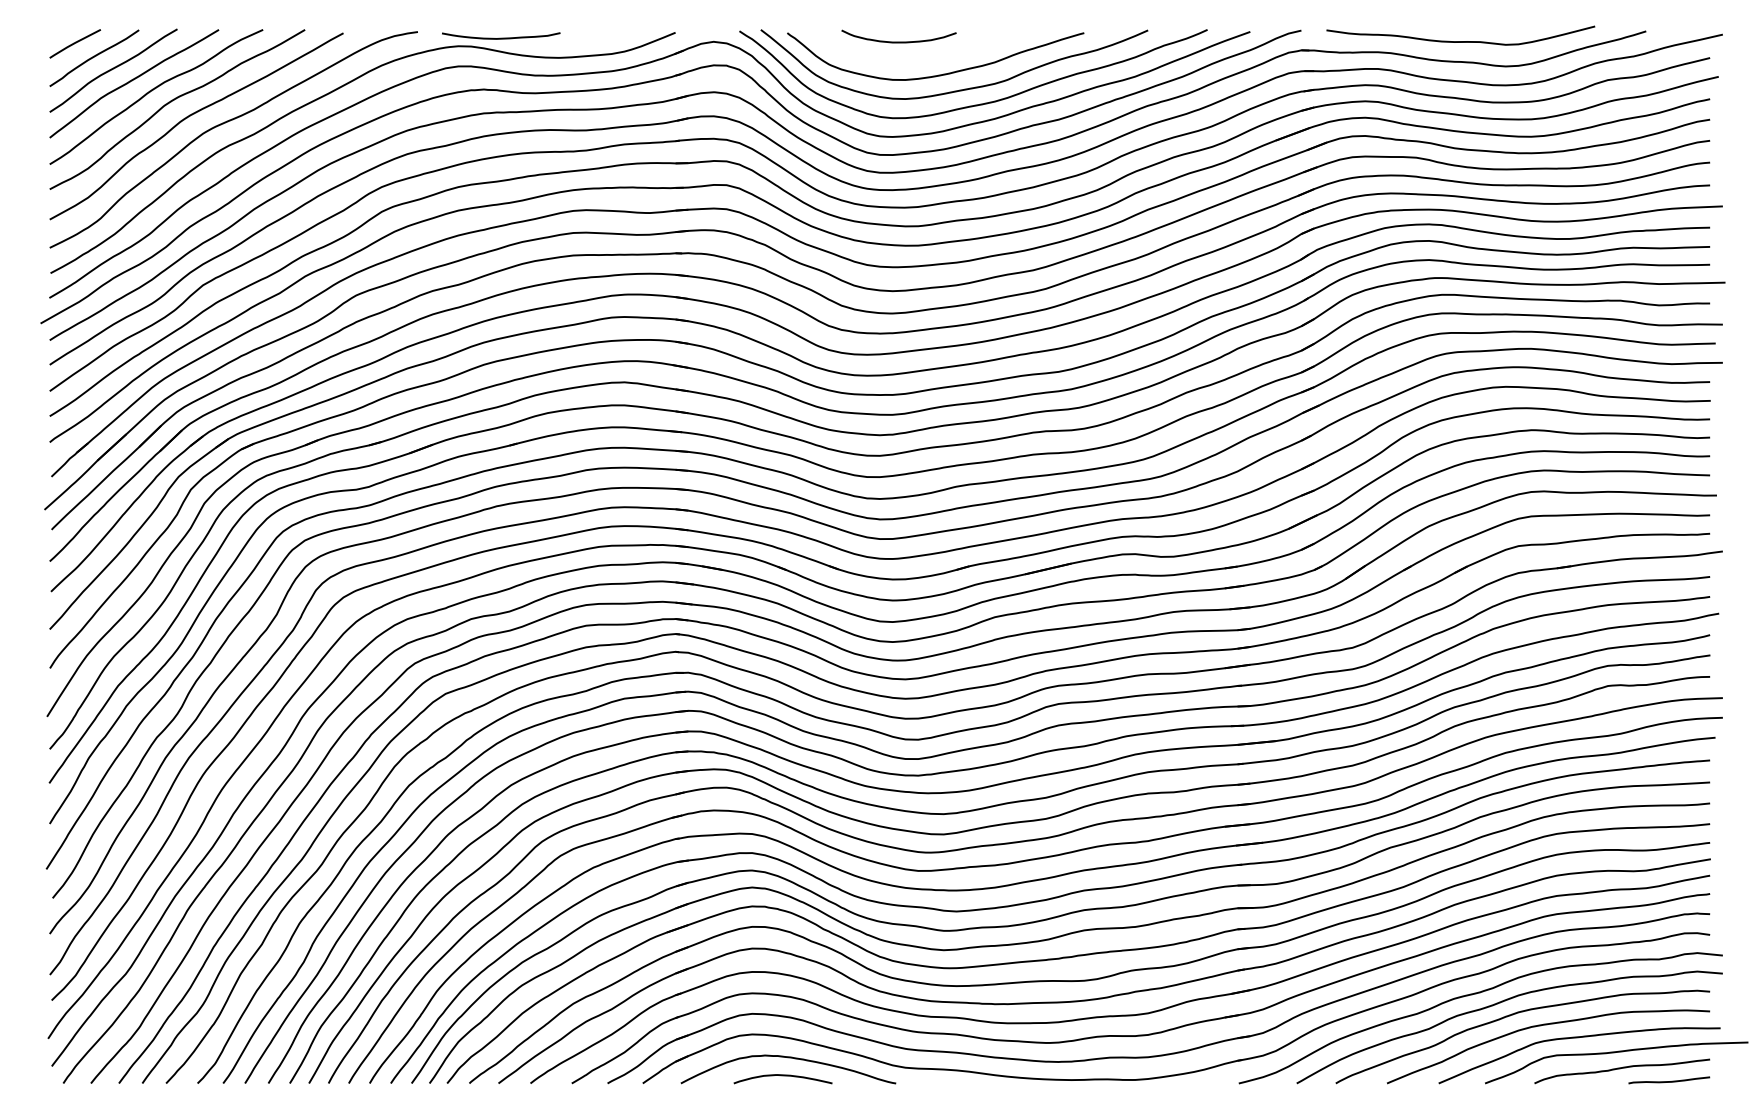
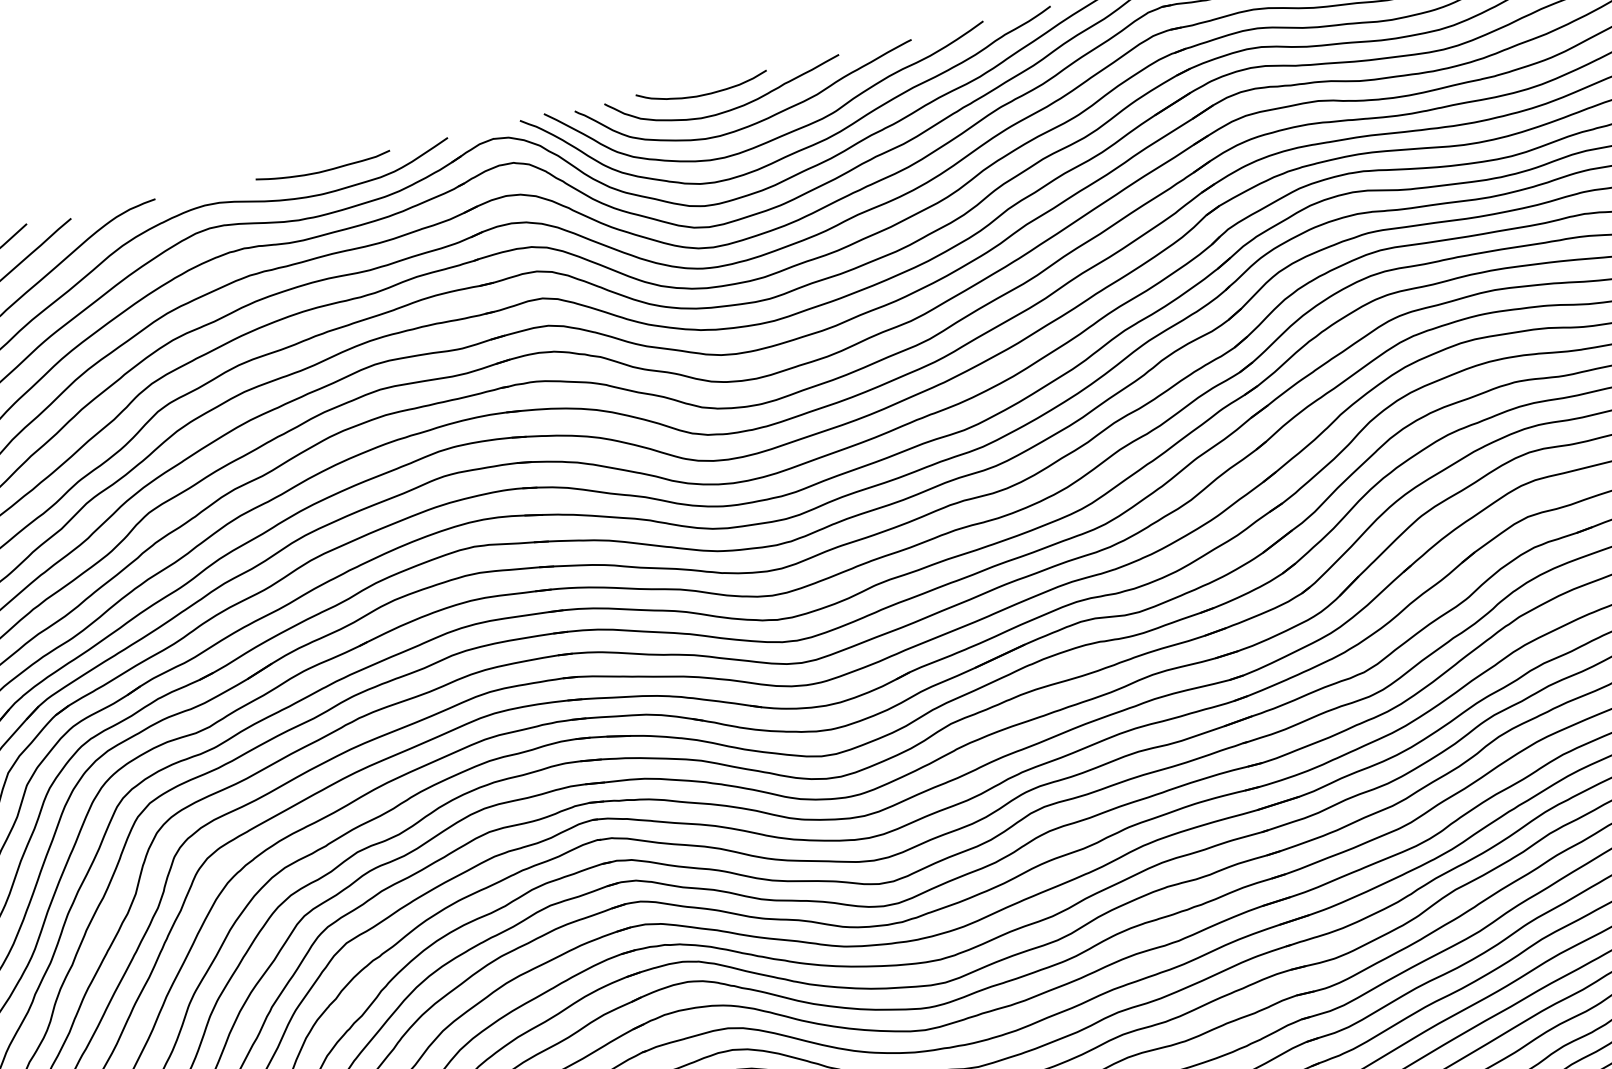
curve: (501, 37) -> (324, 169), moved
curve: (921, 58) -> (733, 107), added

